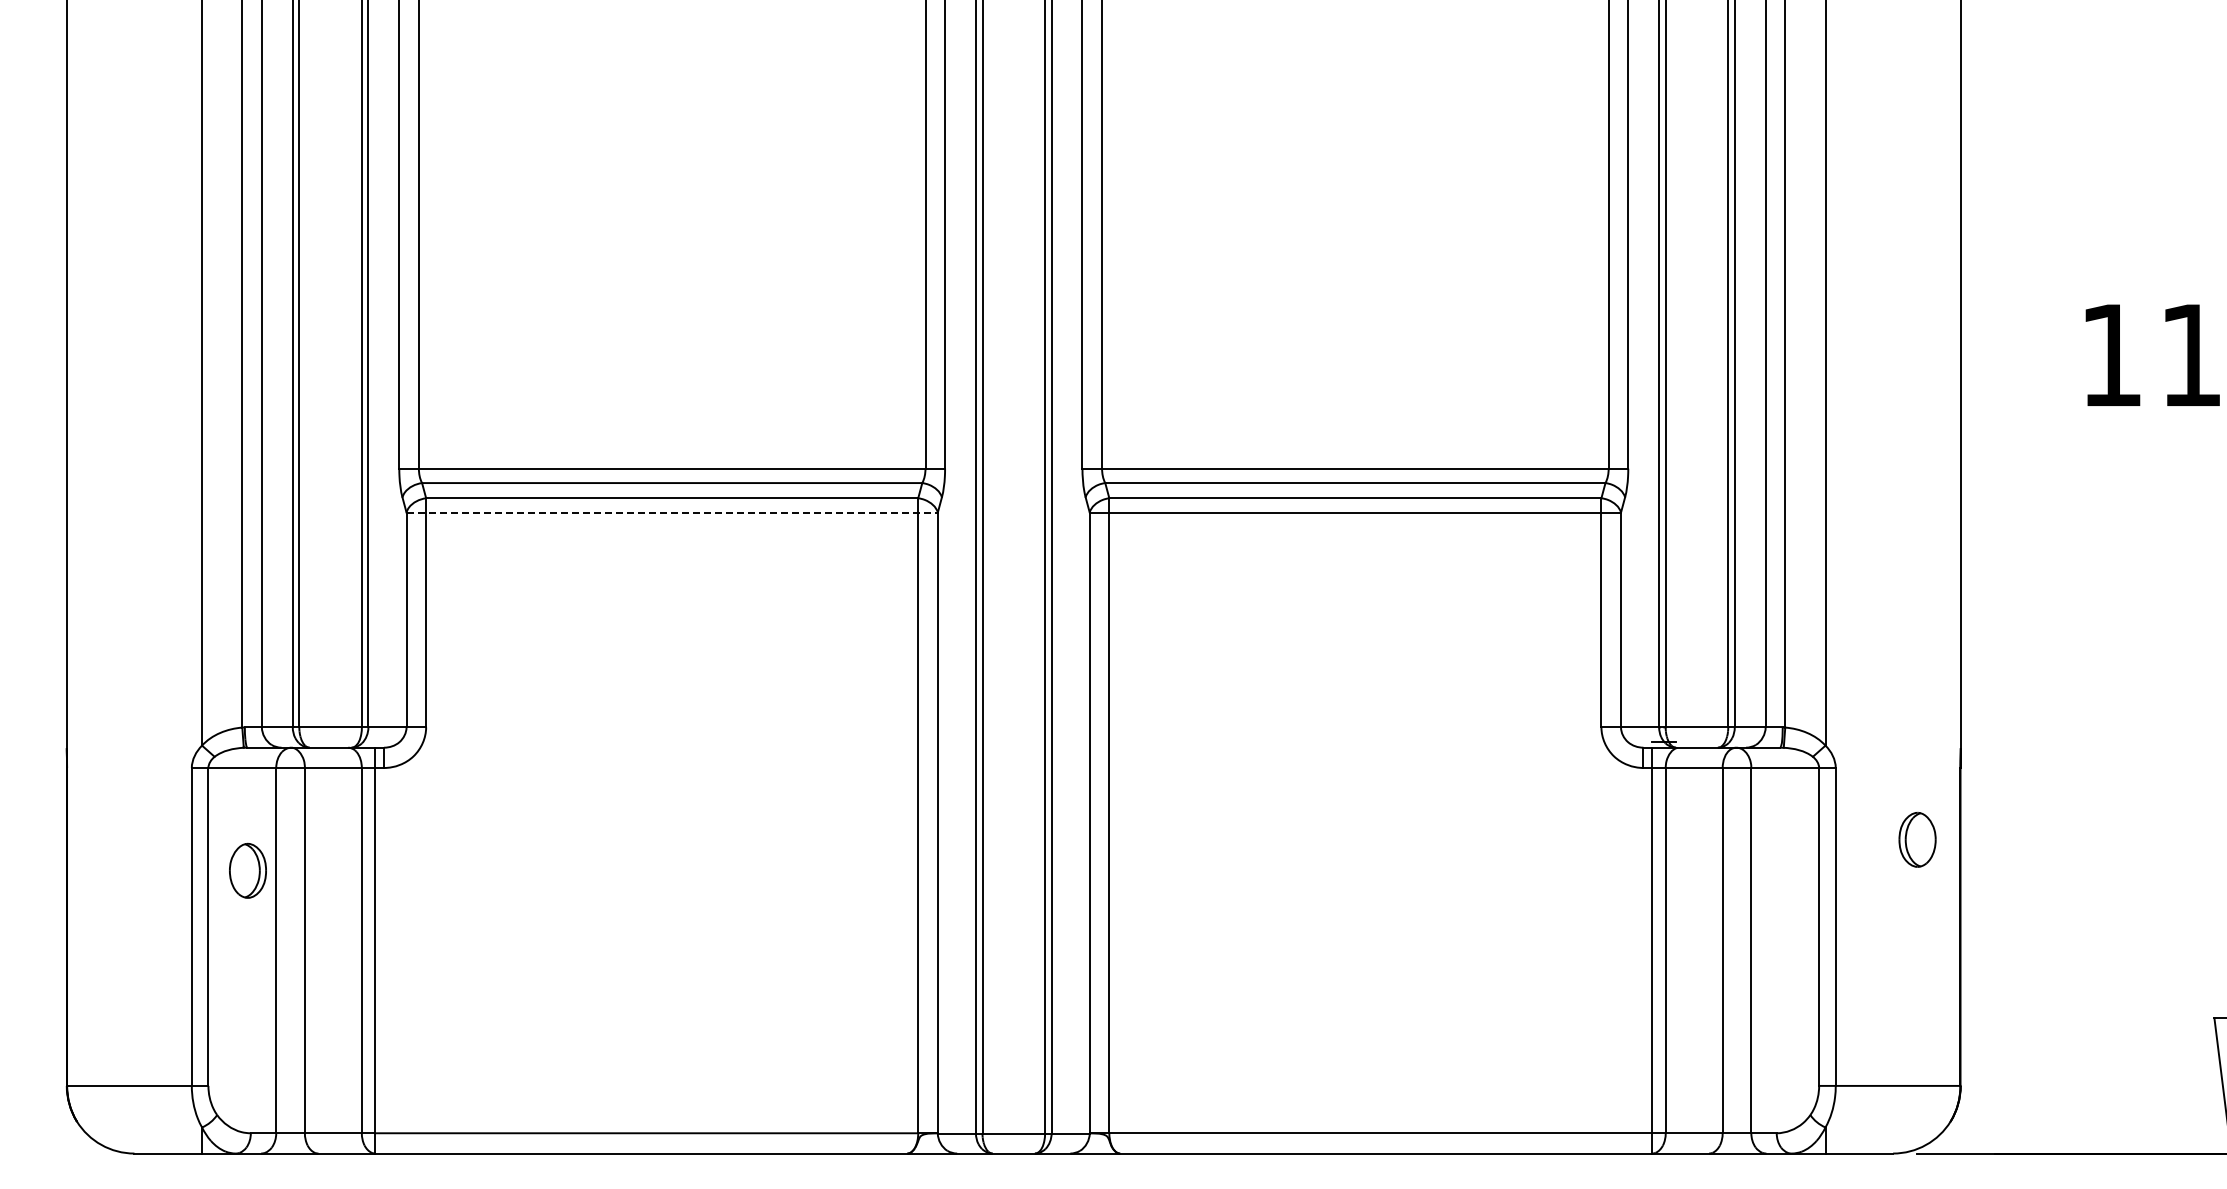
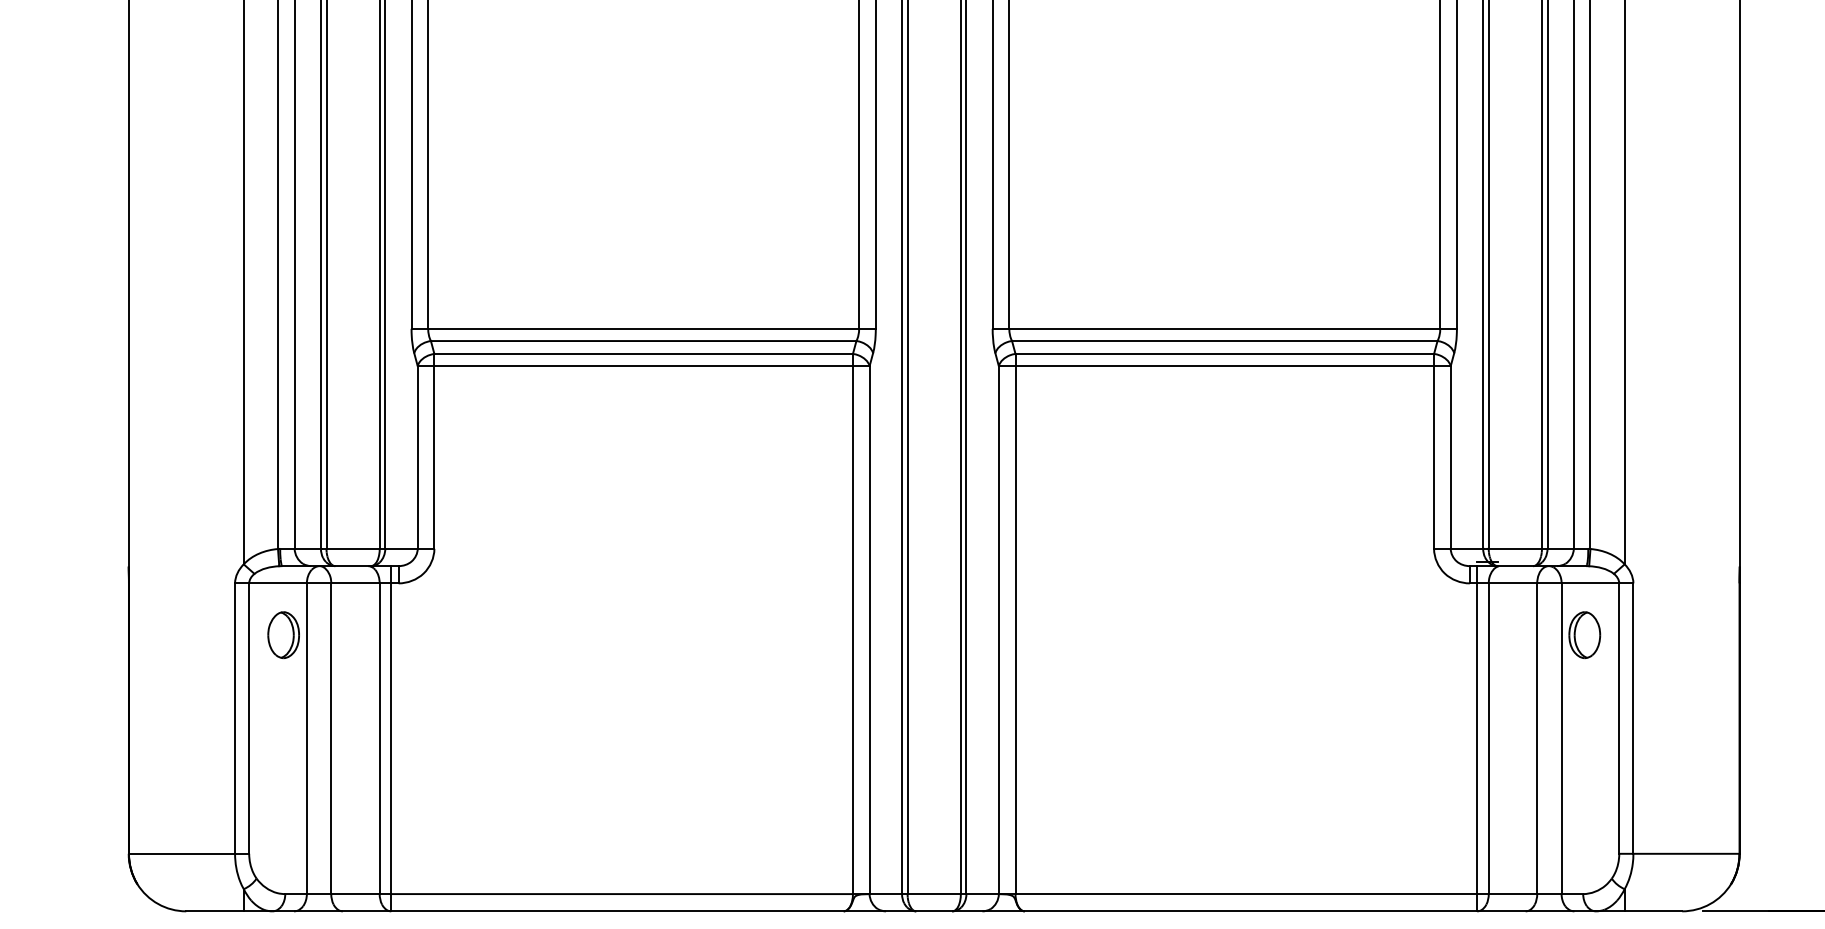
line: (672, 512) -> (643, 366), dashed -> solid
part: (1917, 839) -> (1584, 634), moved
part: (247, 870) -> (283, 634), moved

